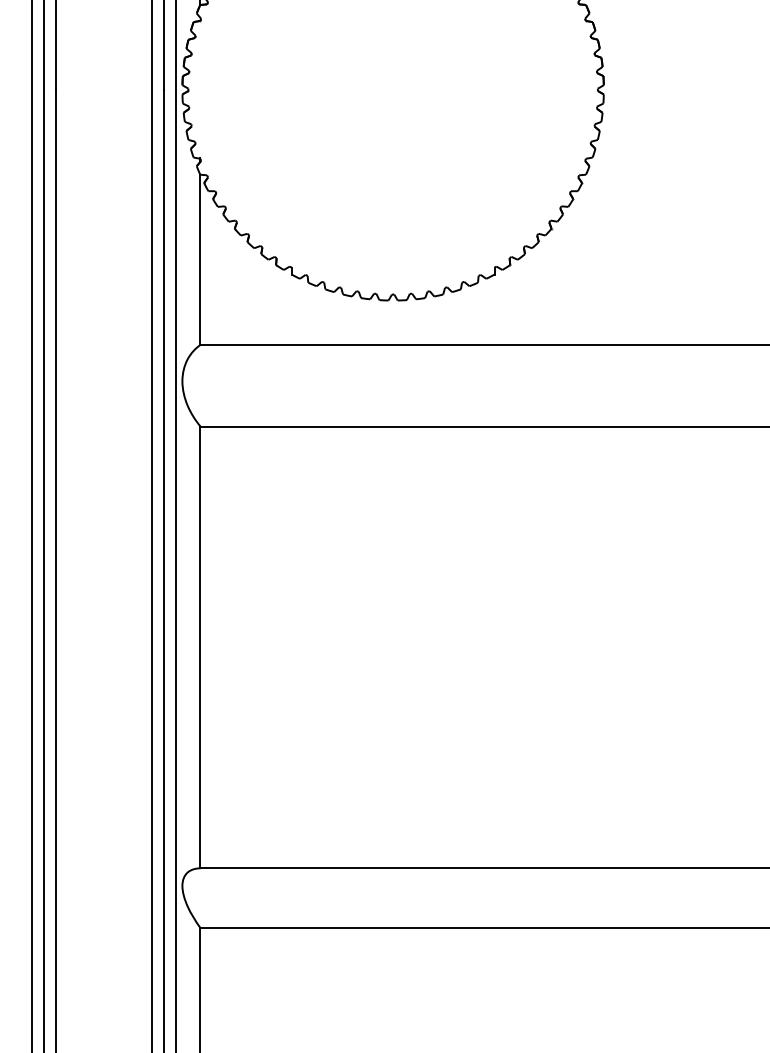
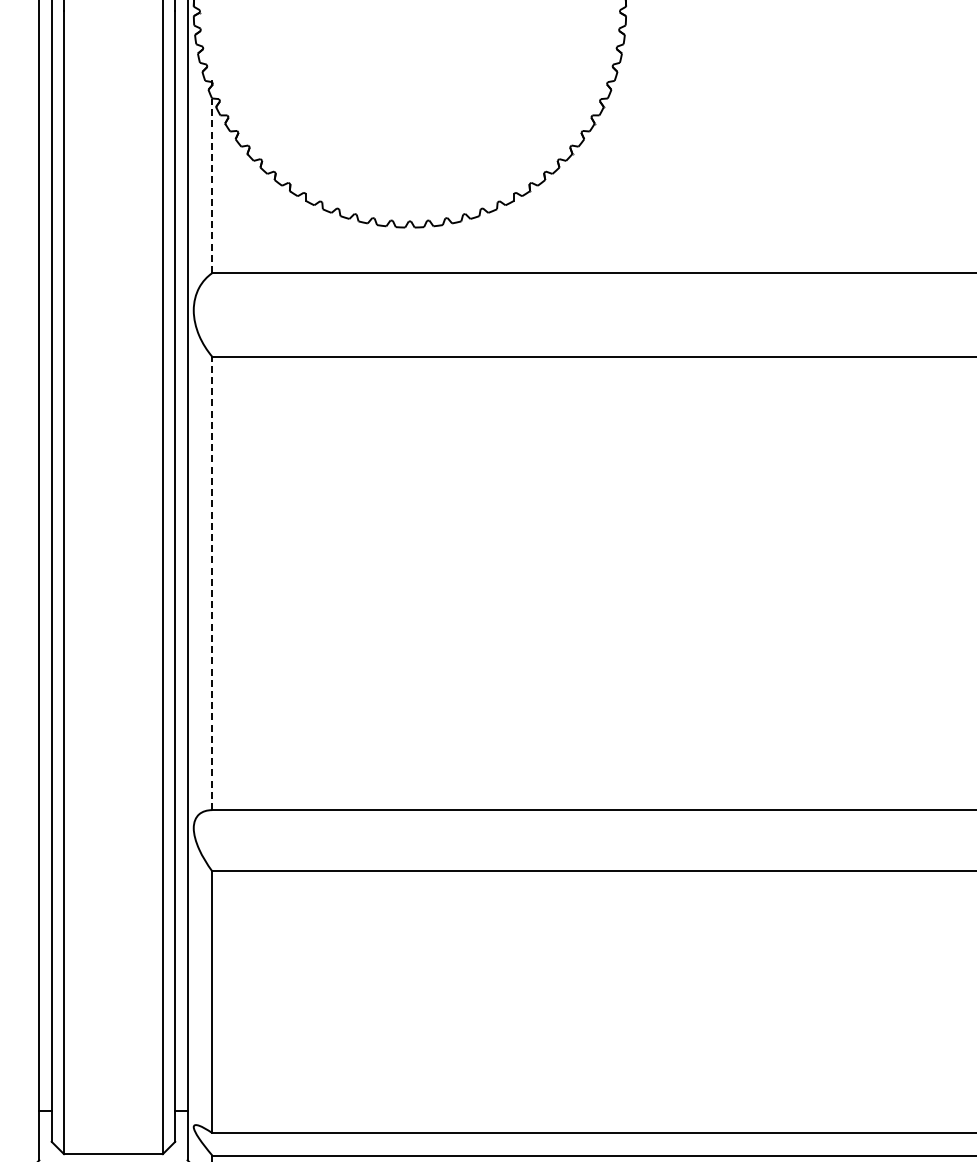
line: (200, 259) -> (212, 185), solid -> dashed
line: (200, 647) -> (212, 583), solid -> dashed

